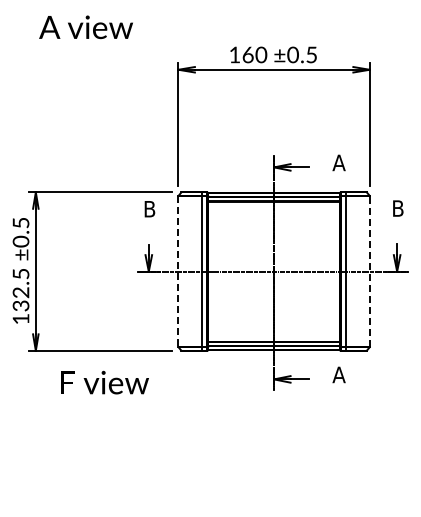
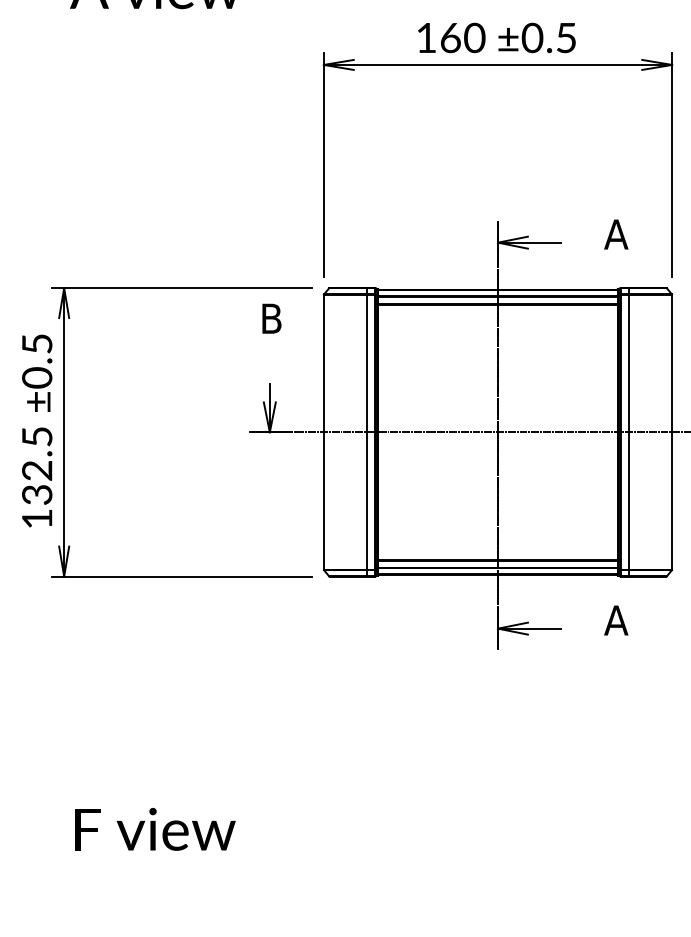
line: (369, 271) -> (671, 432), dashed -> solid
line: (178, 272) -> (323, 434), dashed -> solid
text: (104, 382) -> (154, 829), moved

